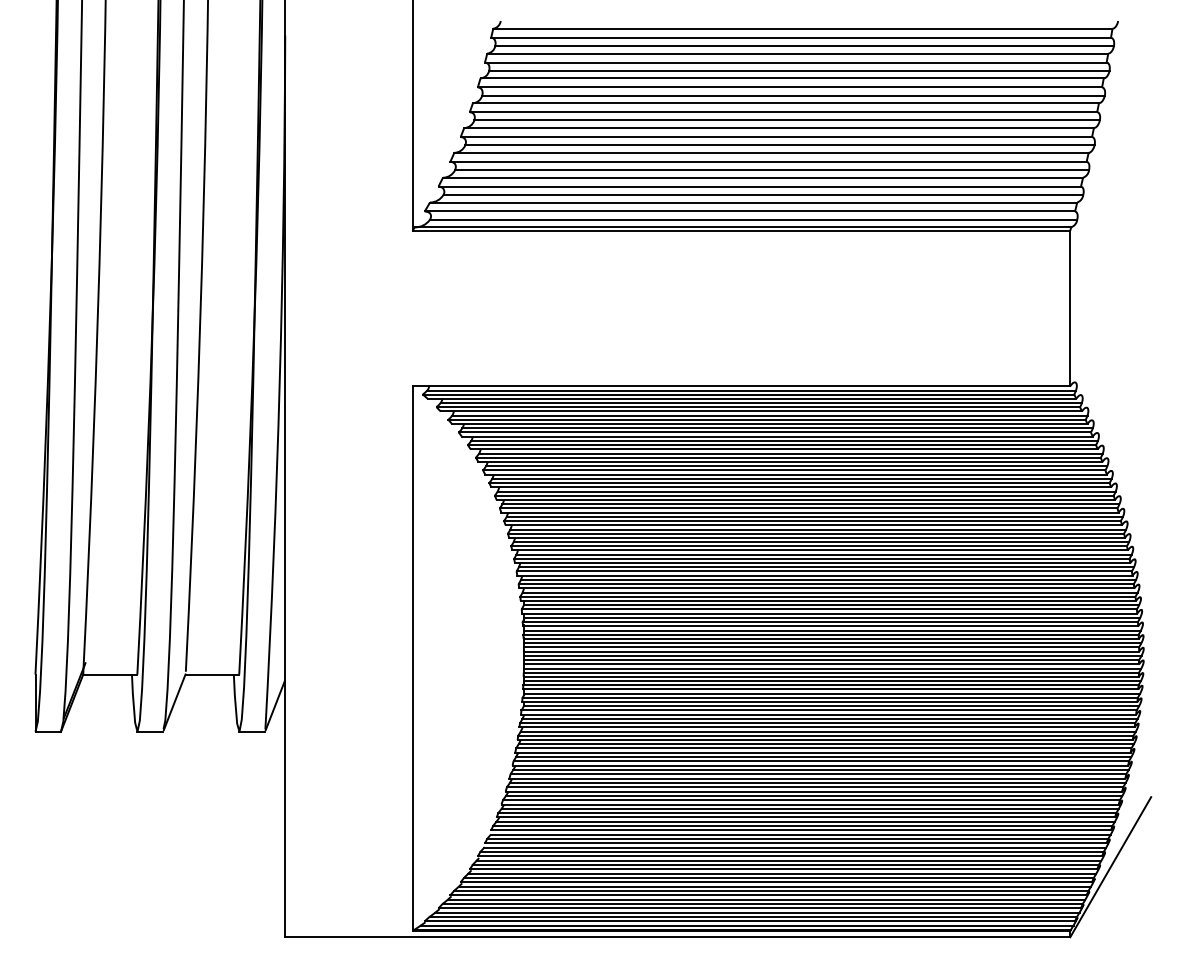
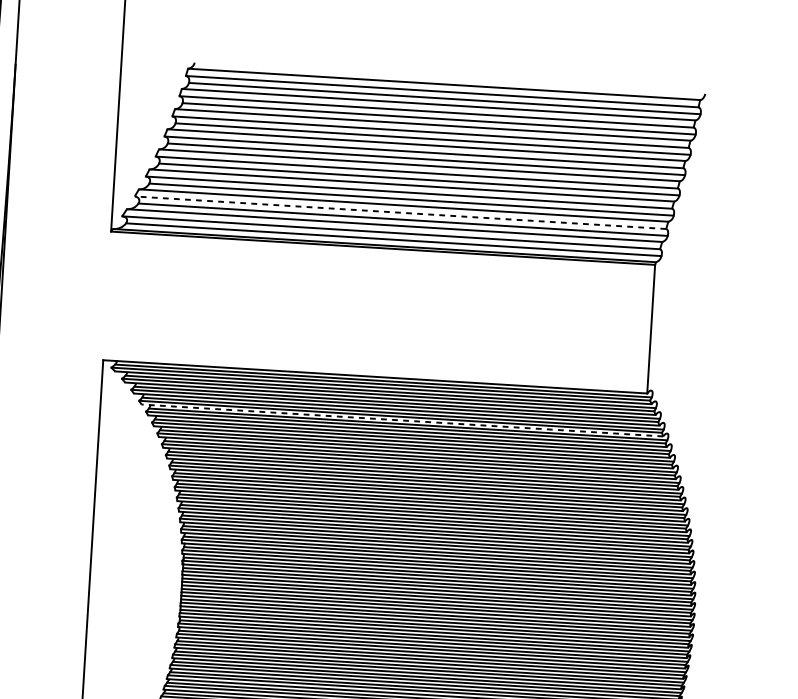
line: (759, 186) -> (400, 212), solid -> dashed
line: (776, 436) -> (401, 420), solid -> dashed

